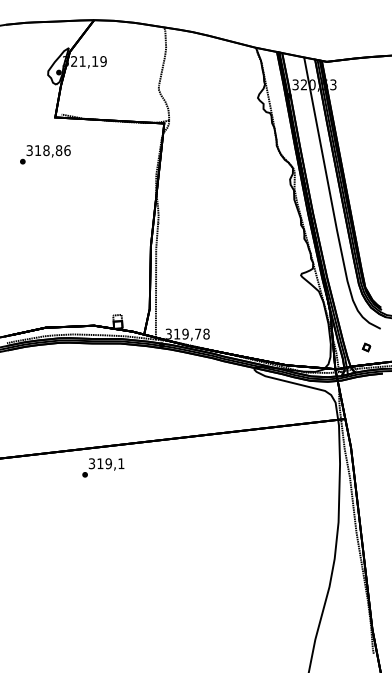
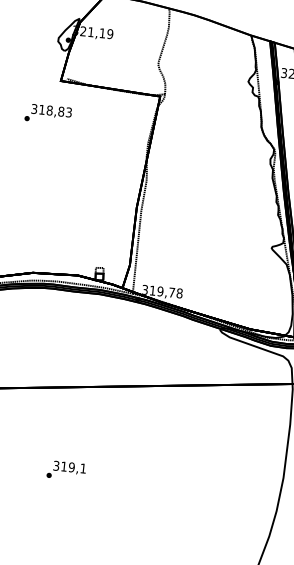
text: (67, 150) -> (69, 112), 318,86 -> 318,83
text: (103, 467) -> (66, 470), moved

